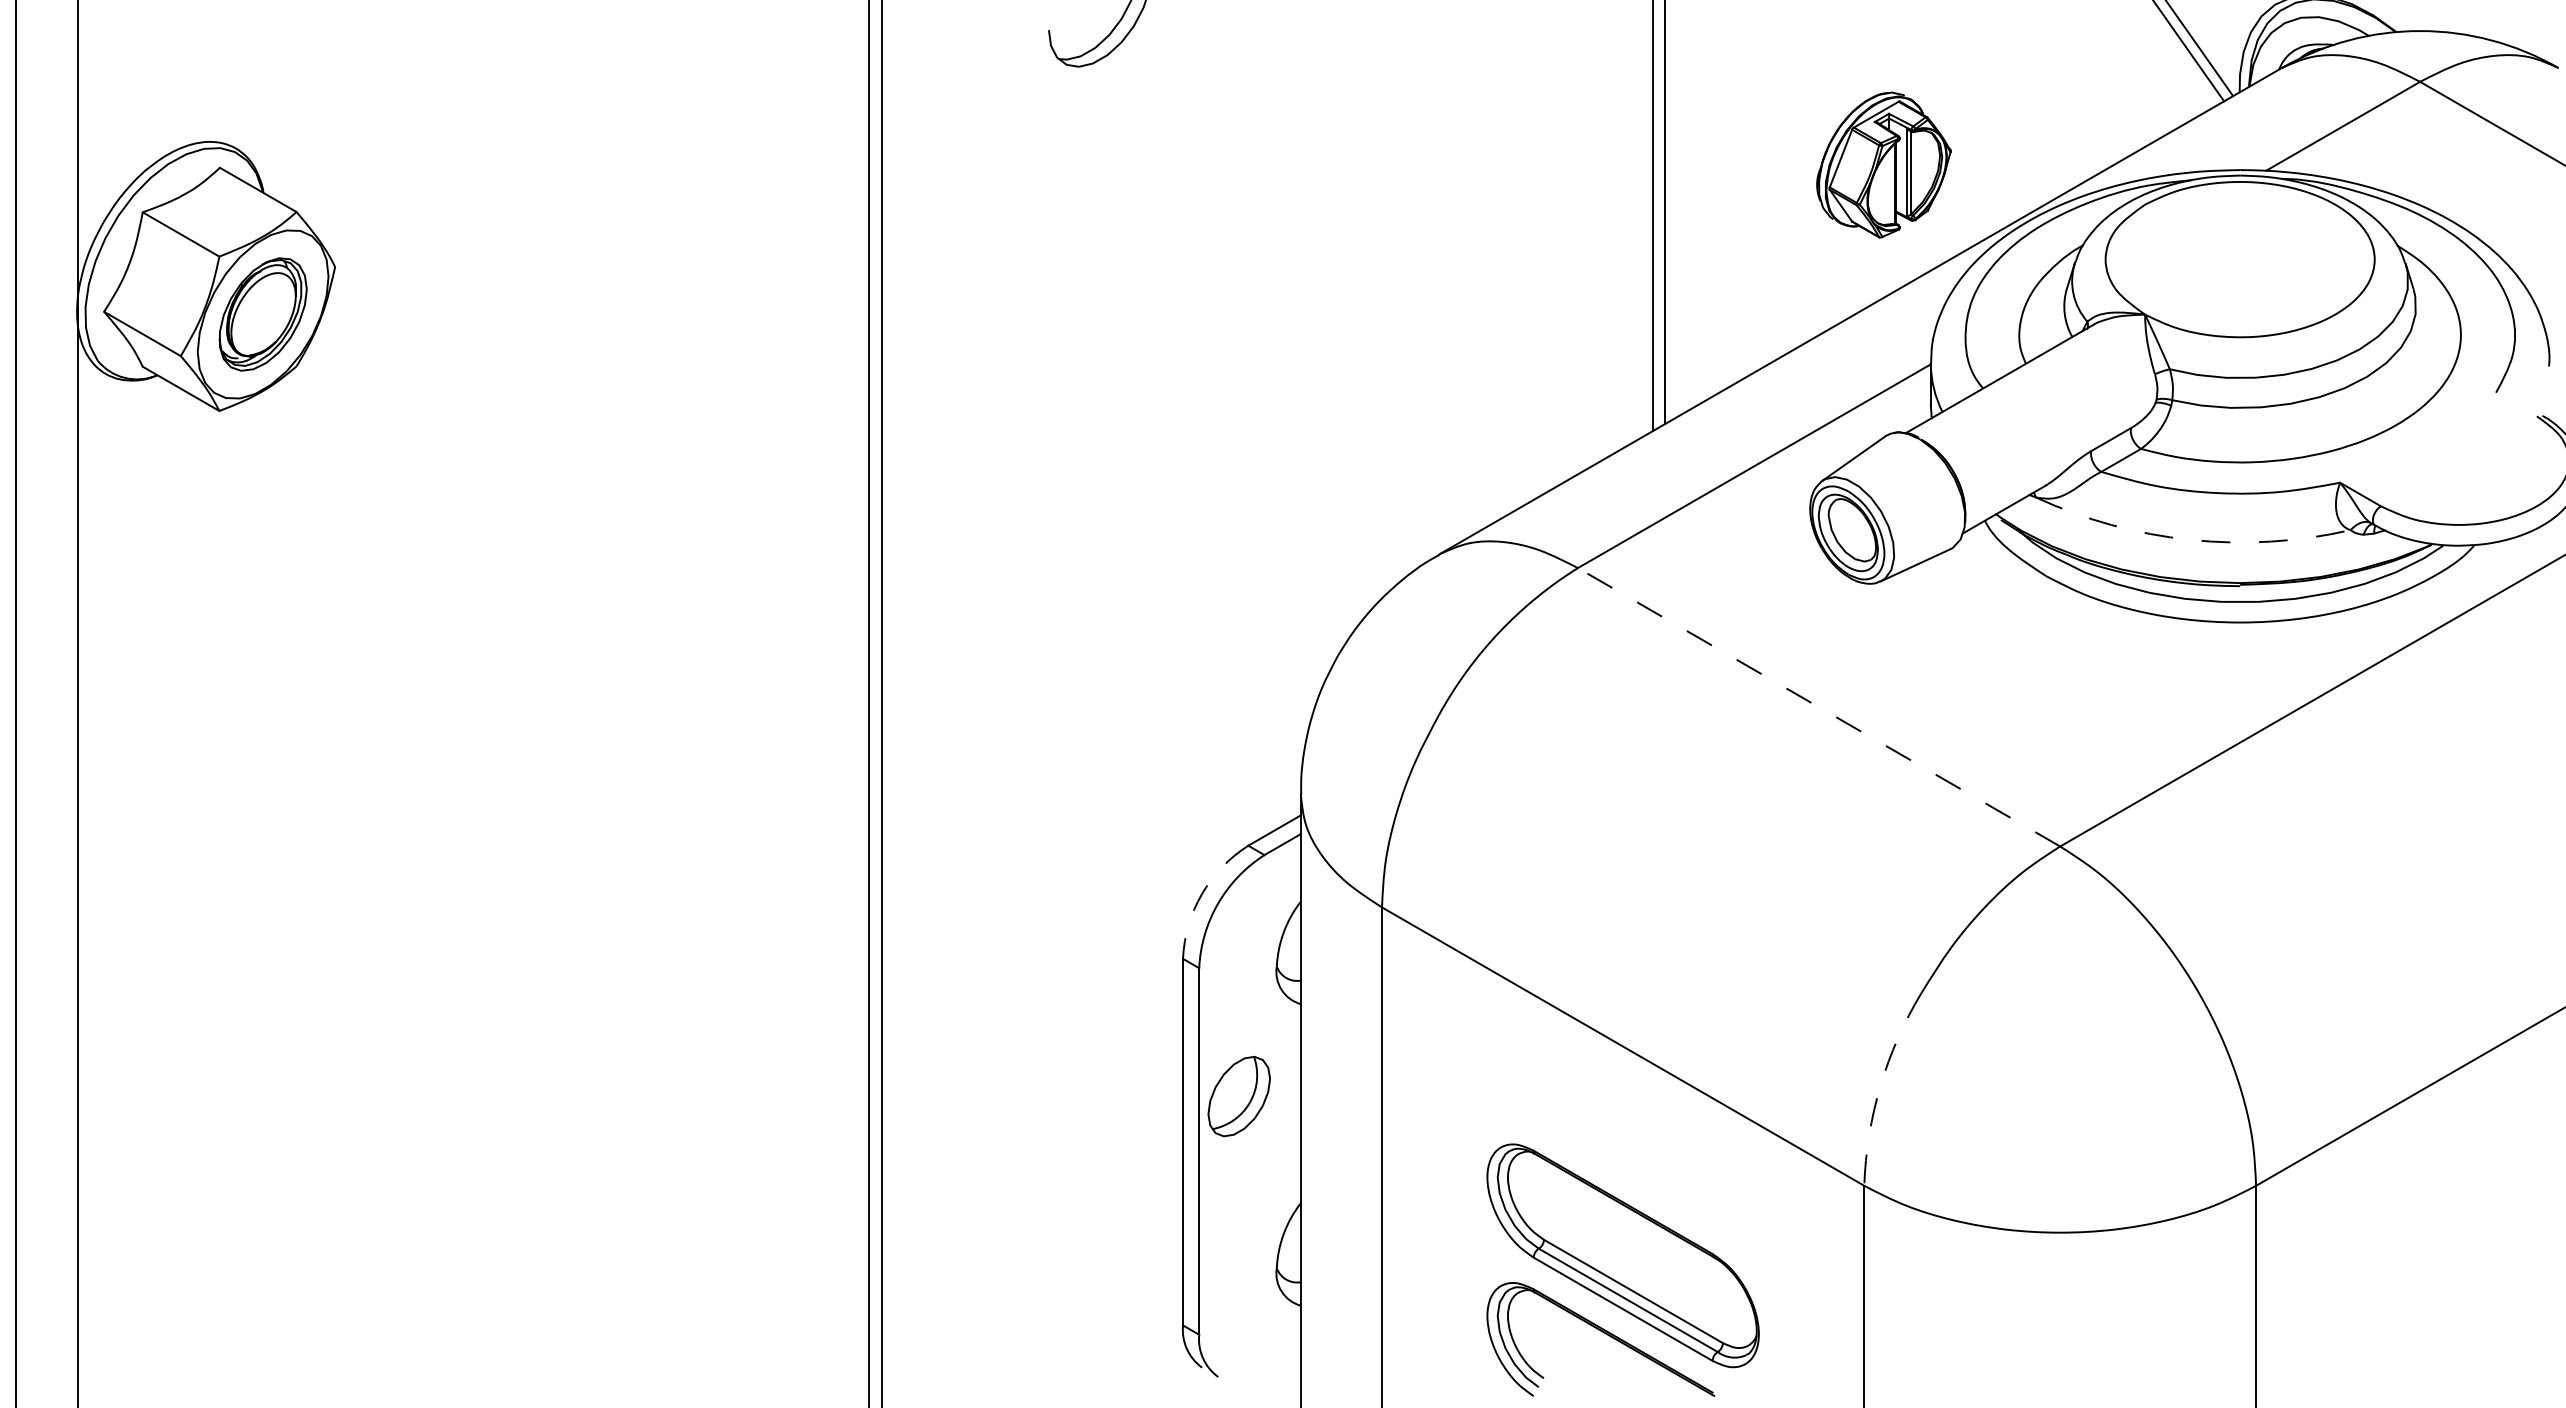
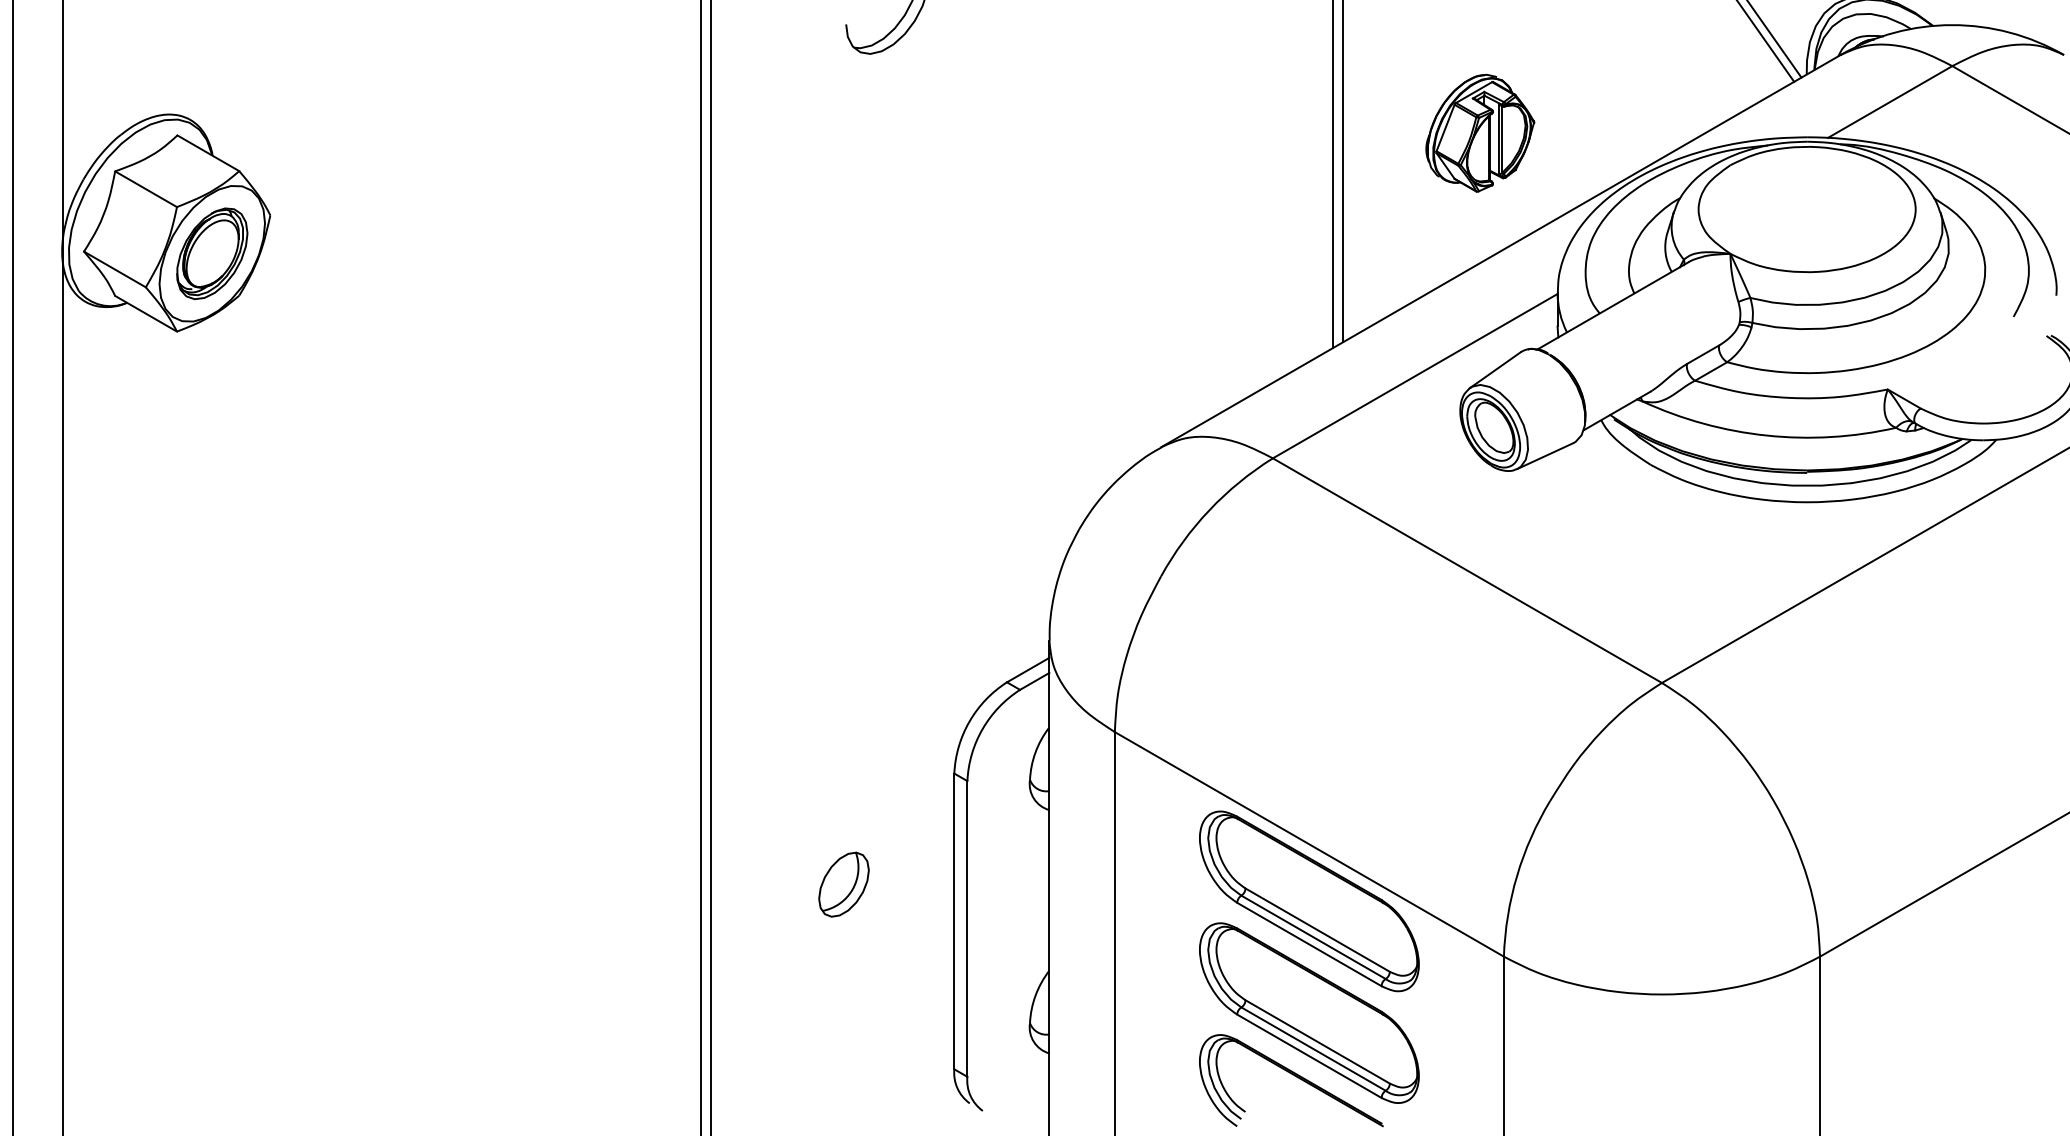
part: (1883, 164) -> (1479, 132), moved
arc: (2190, 539) -> (1767, 435), dashed -> solid
line: (1818, 707) -> (1466, 570), dashed -> solid
arc: (1201, 894) -> (969, 721), dashed -> solid
arc: (1880, 1085) -> (1517, 875), dashed -> solid
part: (1238, 1096) -> (843, 884), moved
part: (1622, 1117) -> (1308, 901), added

